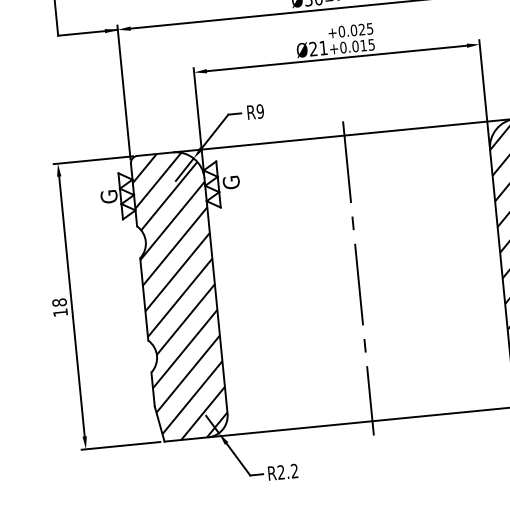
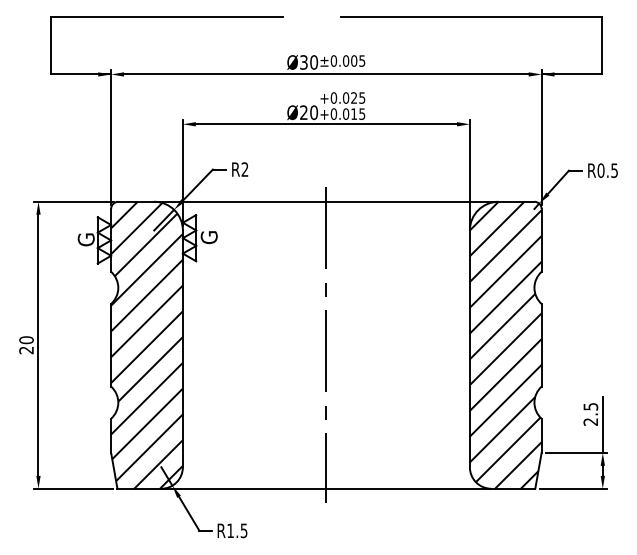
text: (323, 47) -> (314, 112), Ø21 -> Ø20
text: (259, 111) -> (244, 169), R9 -> R2
text: (60, 307) -> (26, 345), 18 -> 20
text: (288, 471) -> (237, 530), R2.2 -> R1.5

